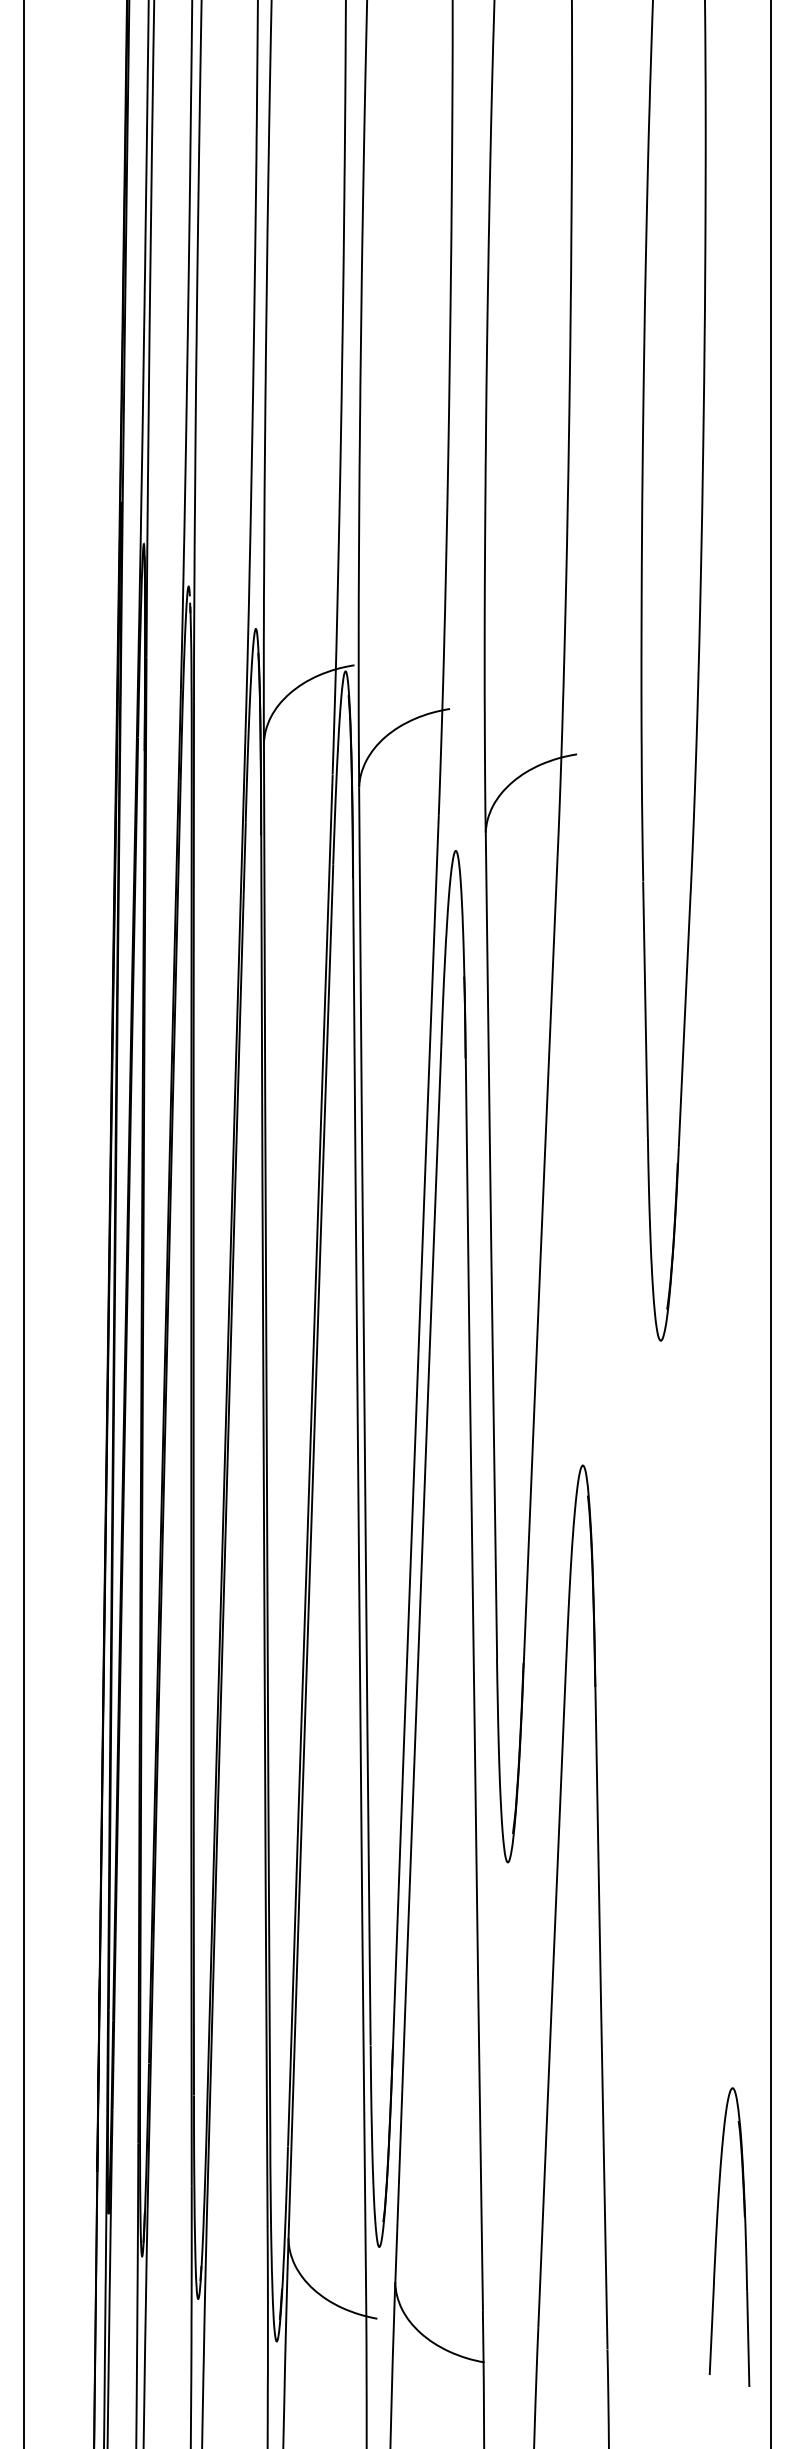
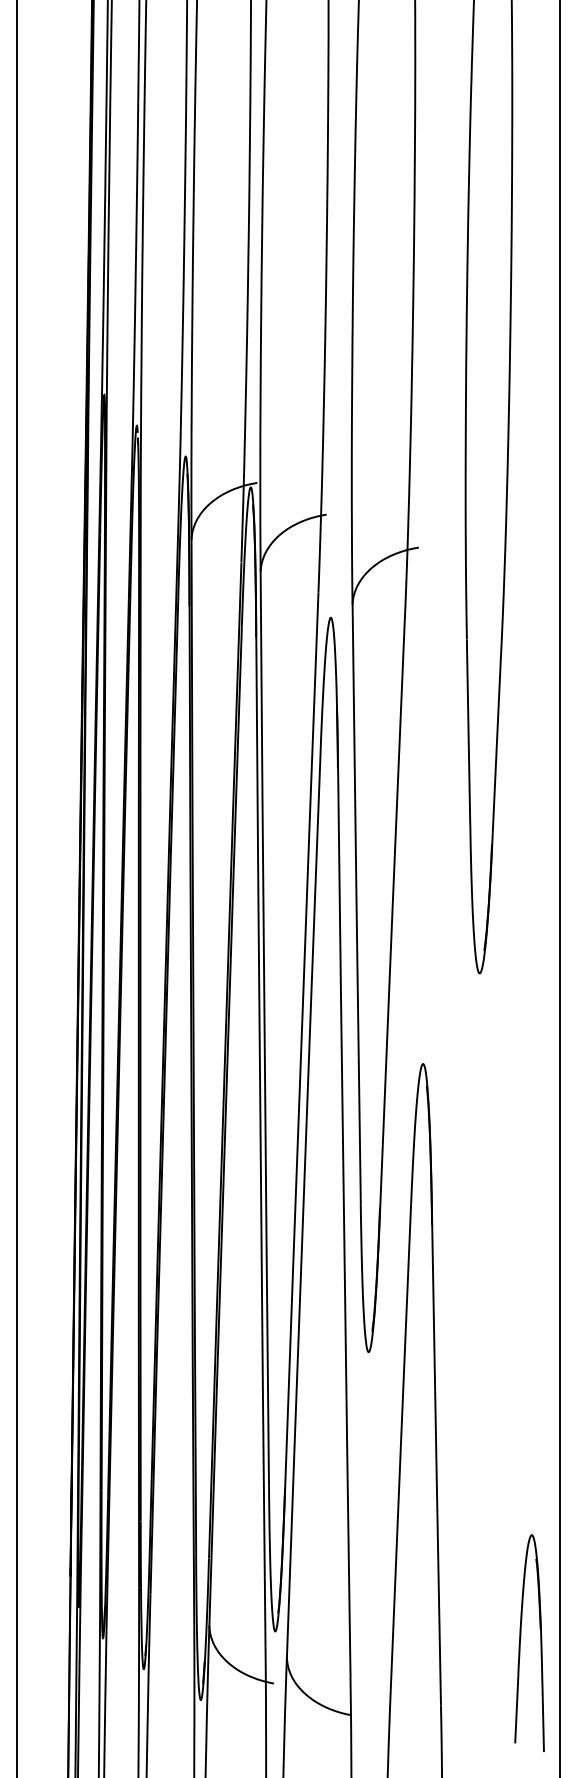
part: (717, 2236) -> (520, 1642), moved

